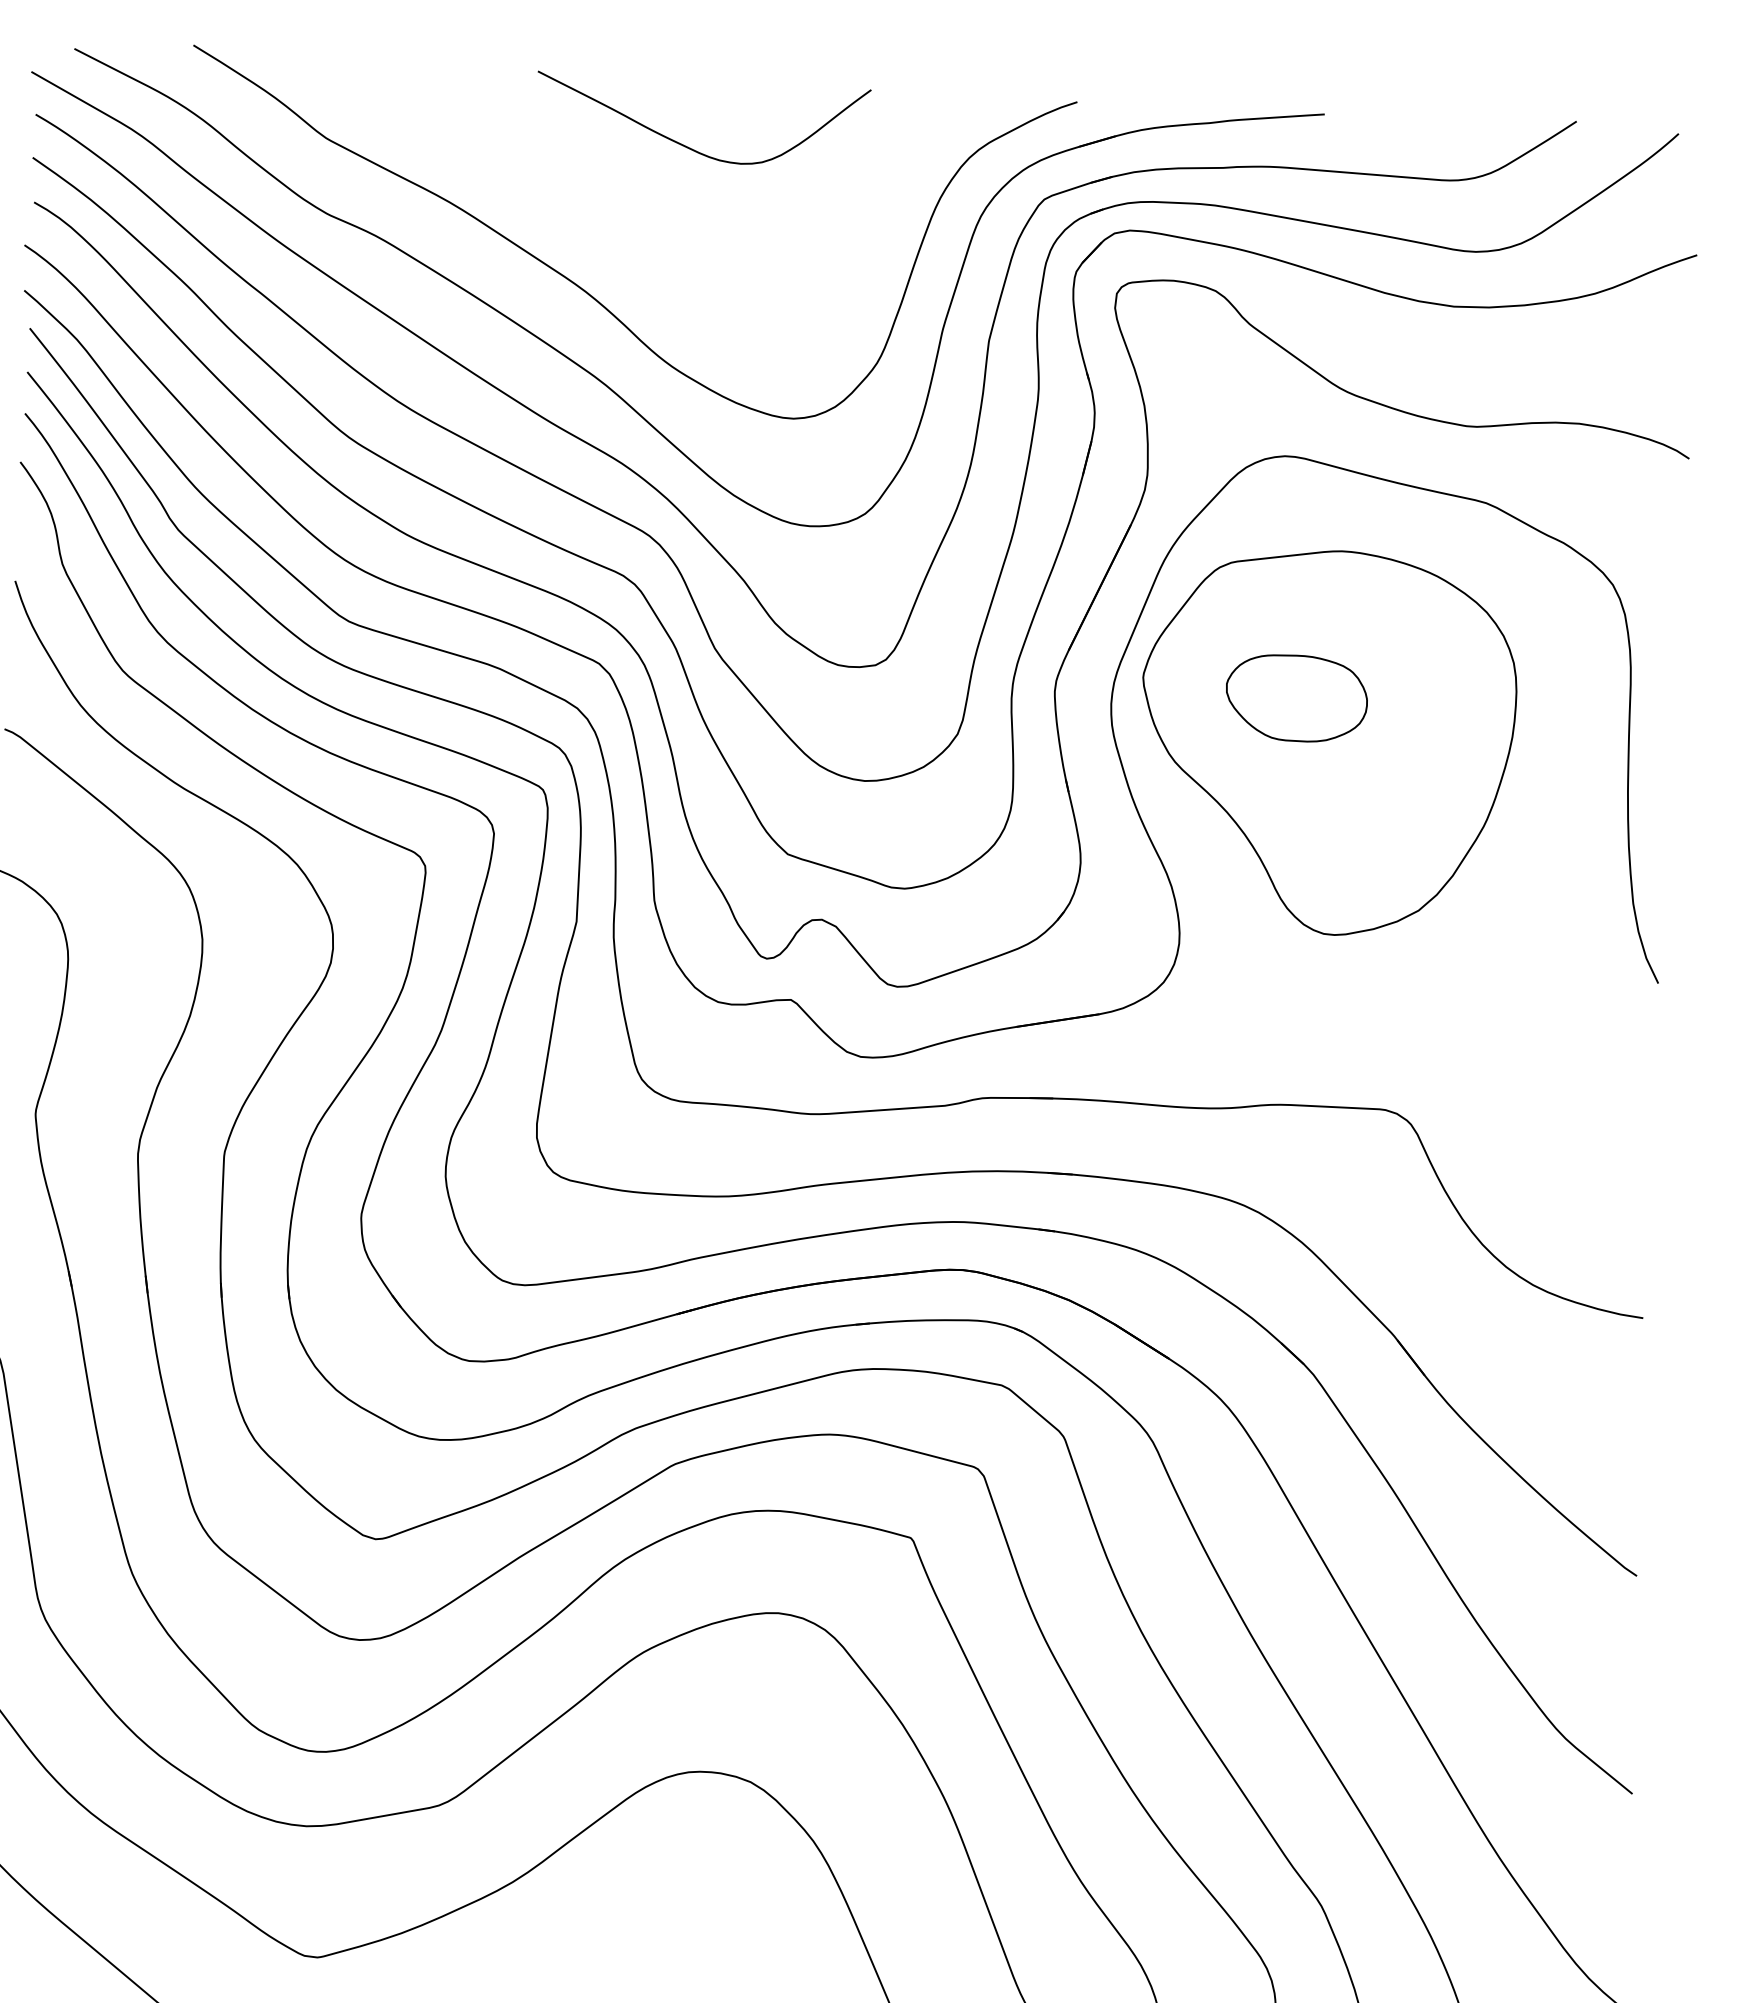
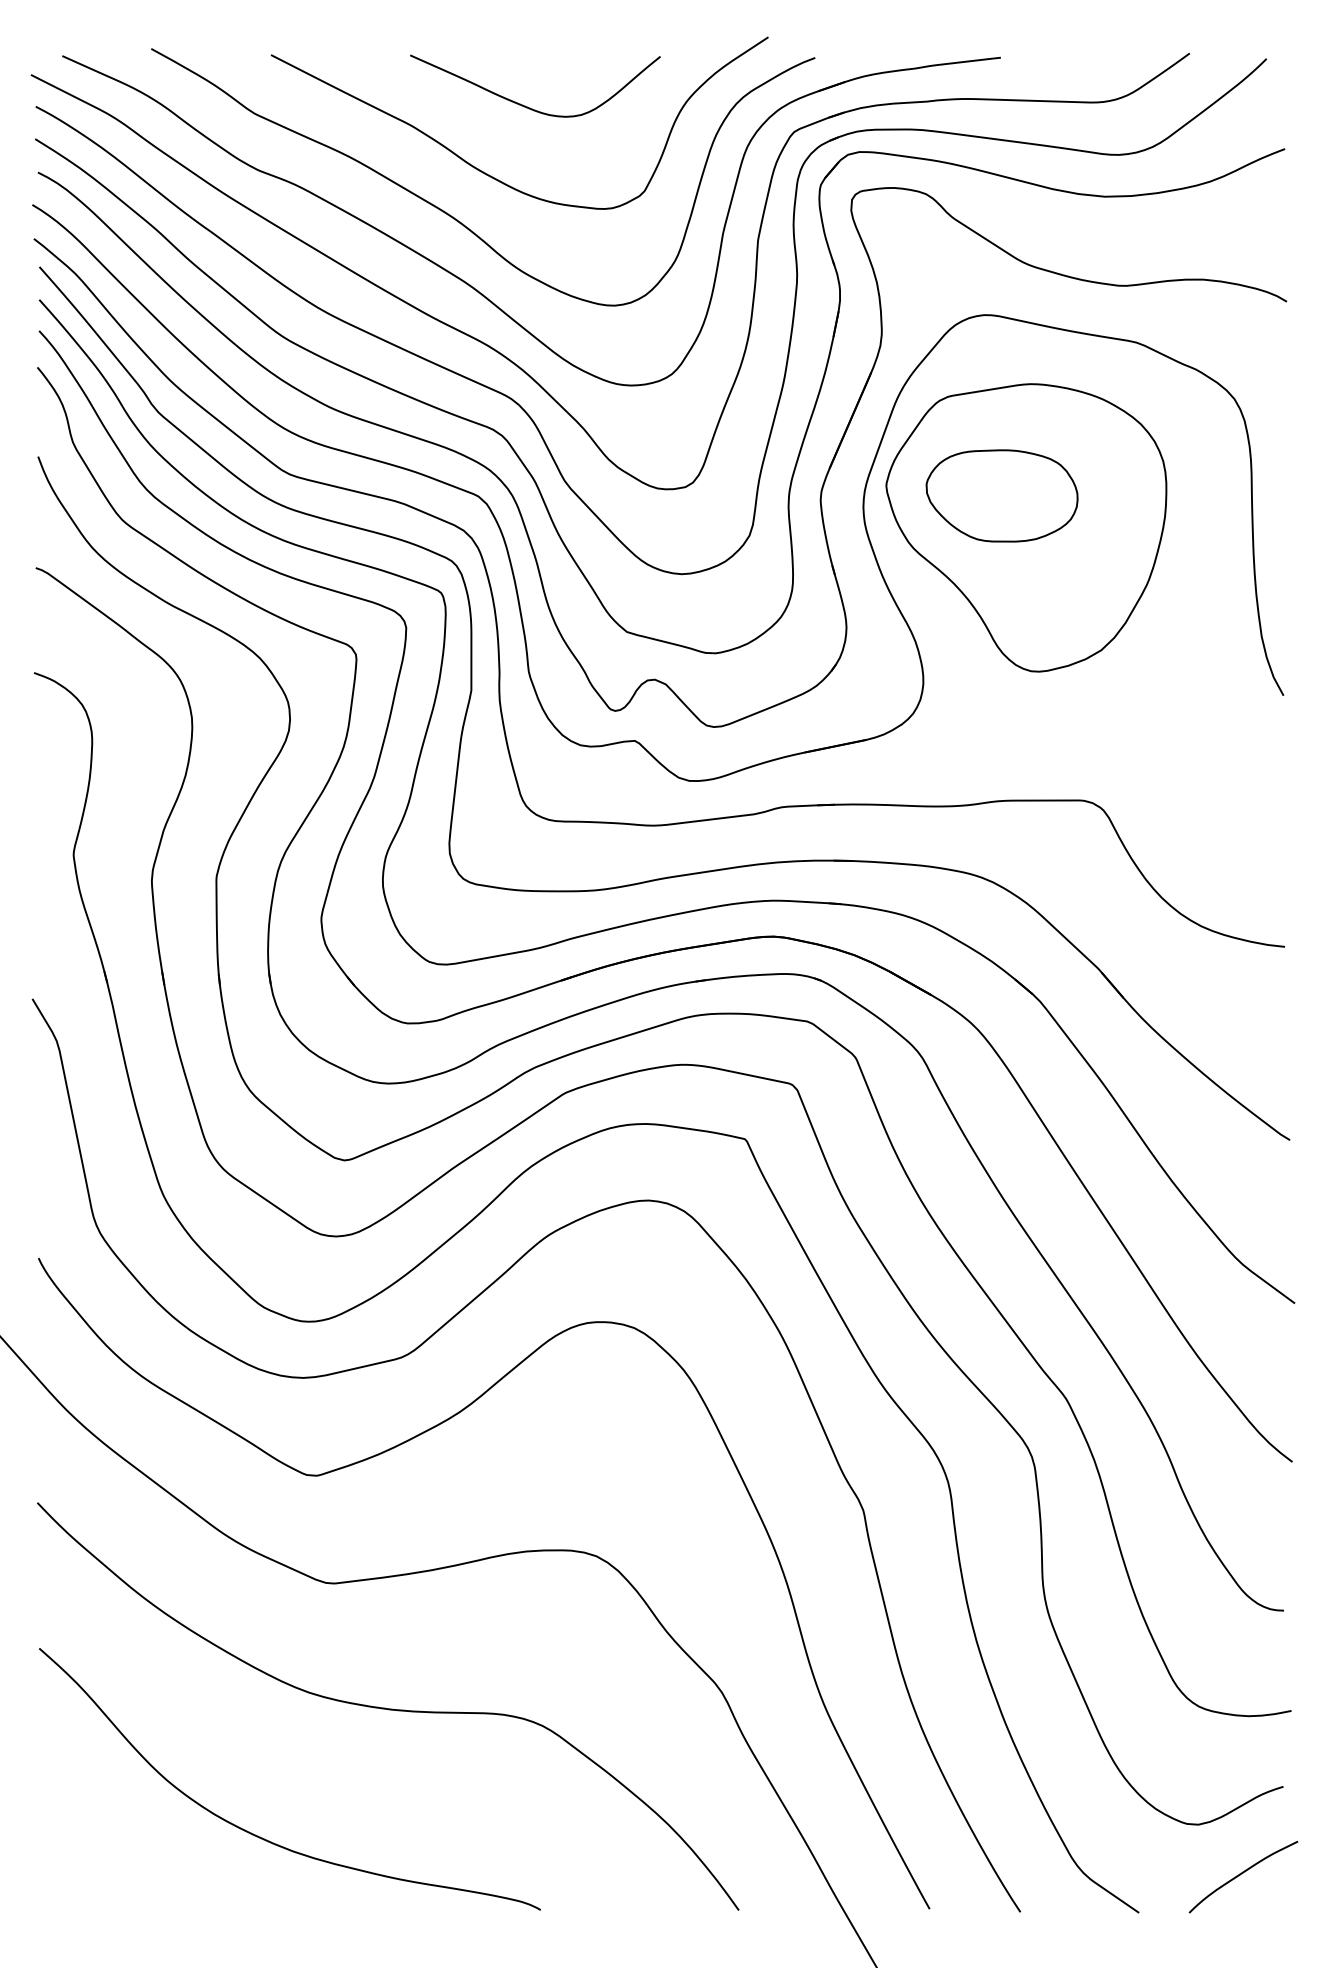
curve: (638, 236) -> (491, 175), added
part: (1296, 697) -> (1001, 495), size x1.43

